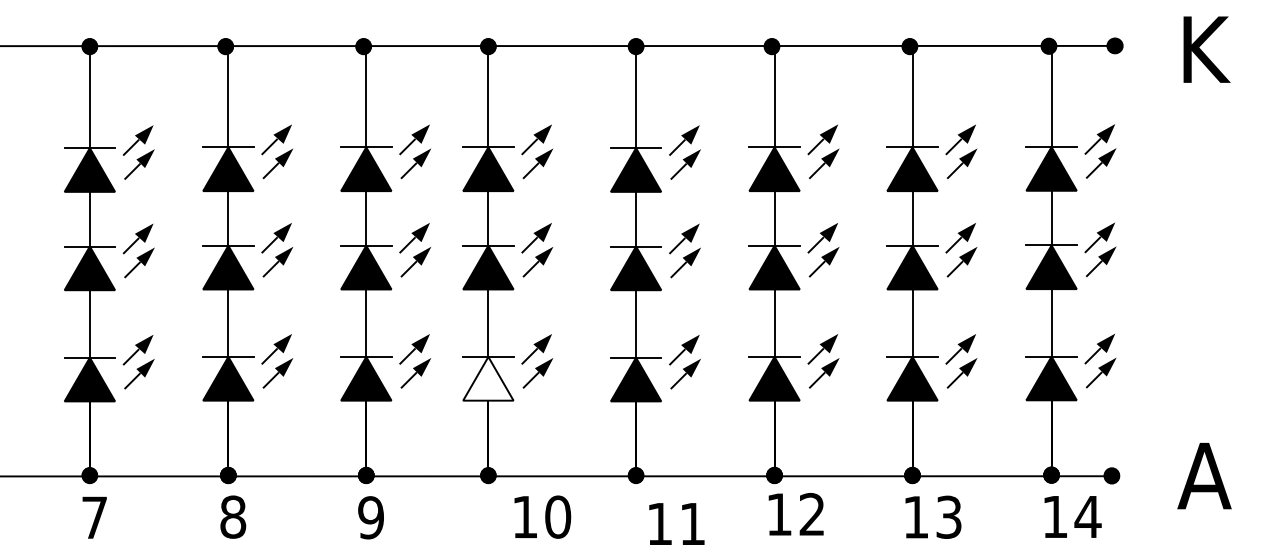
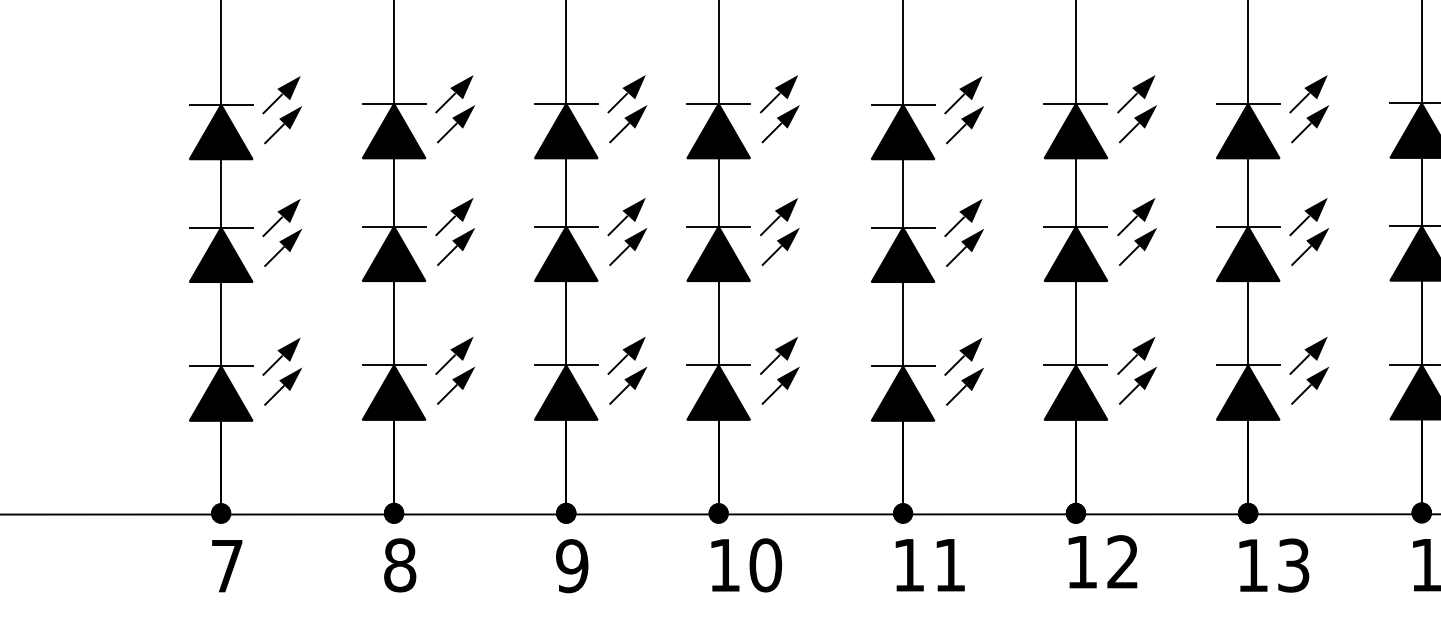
fill: (488, 378) -> (718, 392), added
text: (542, 516) -> (746, 564), moved
text: (676, 523) -> (929, 564), moved

